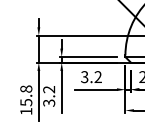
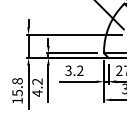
text: (49, 103) -> (37, 93), 3.2 -> 4.2

